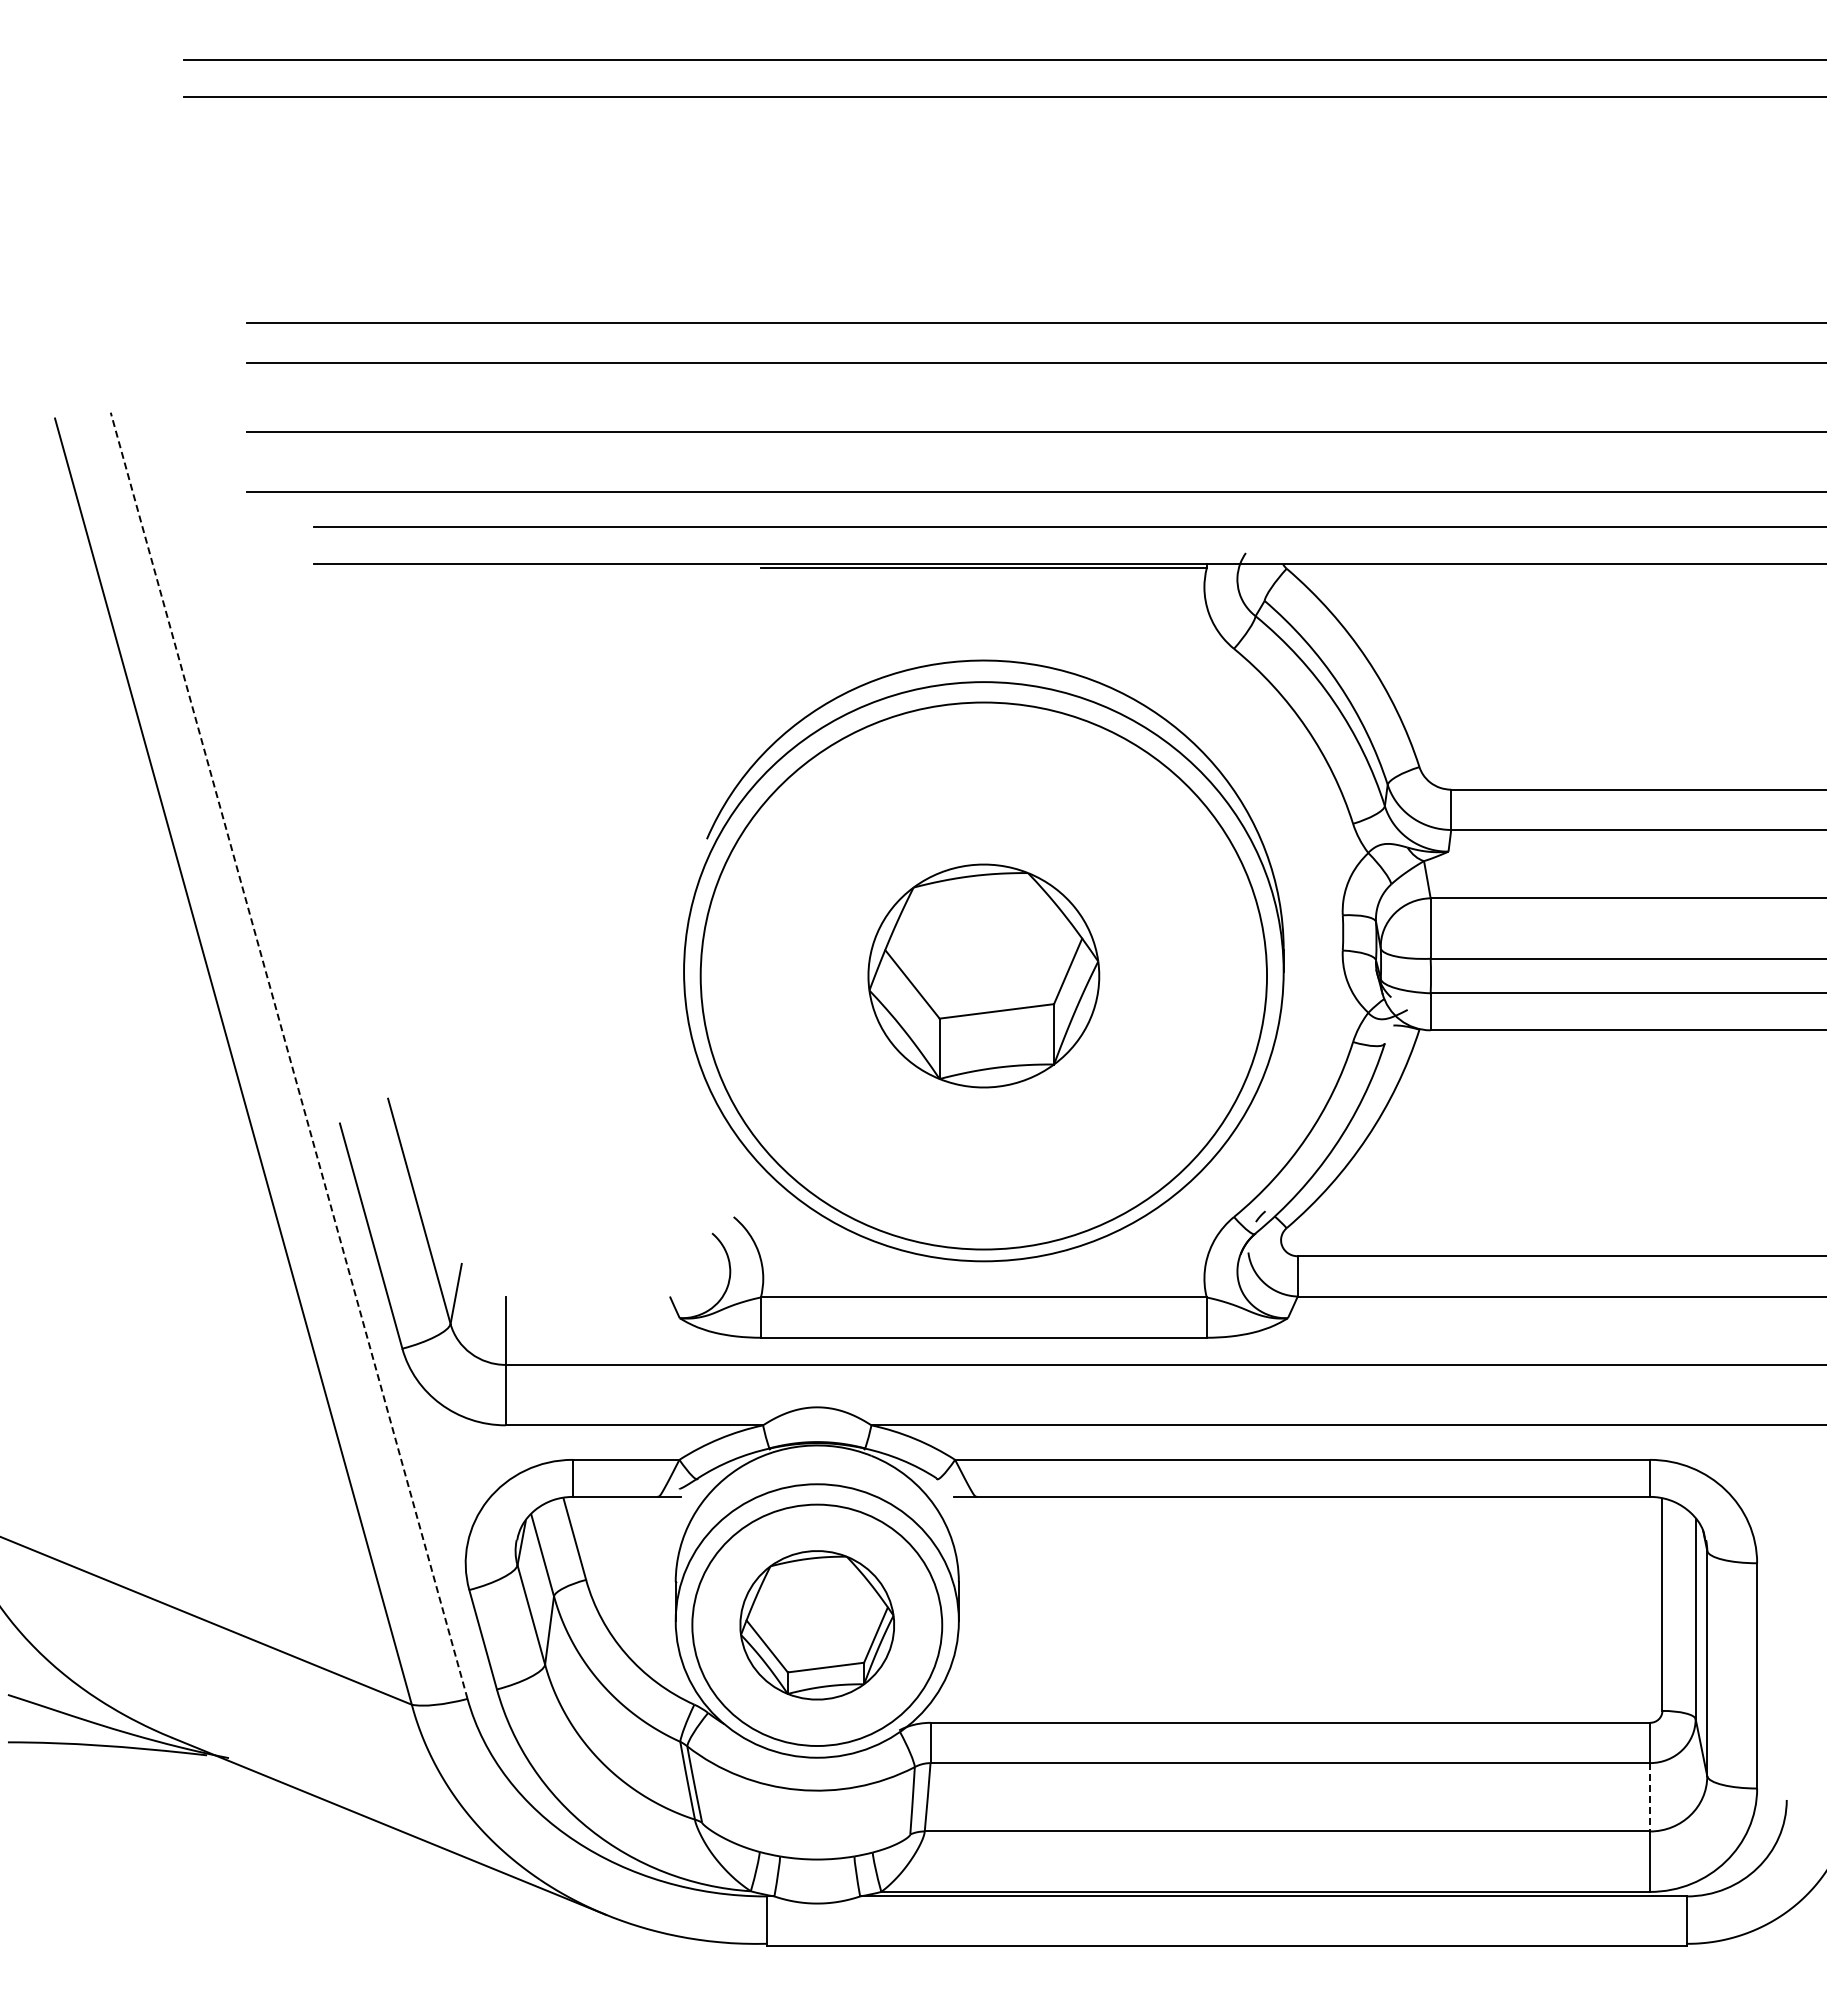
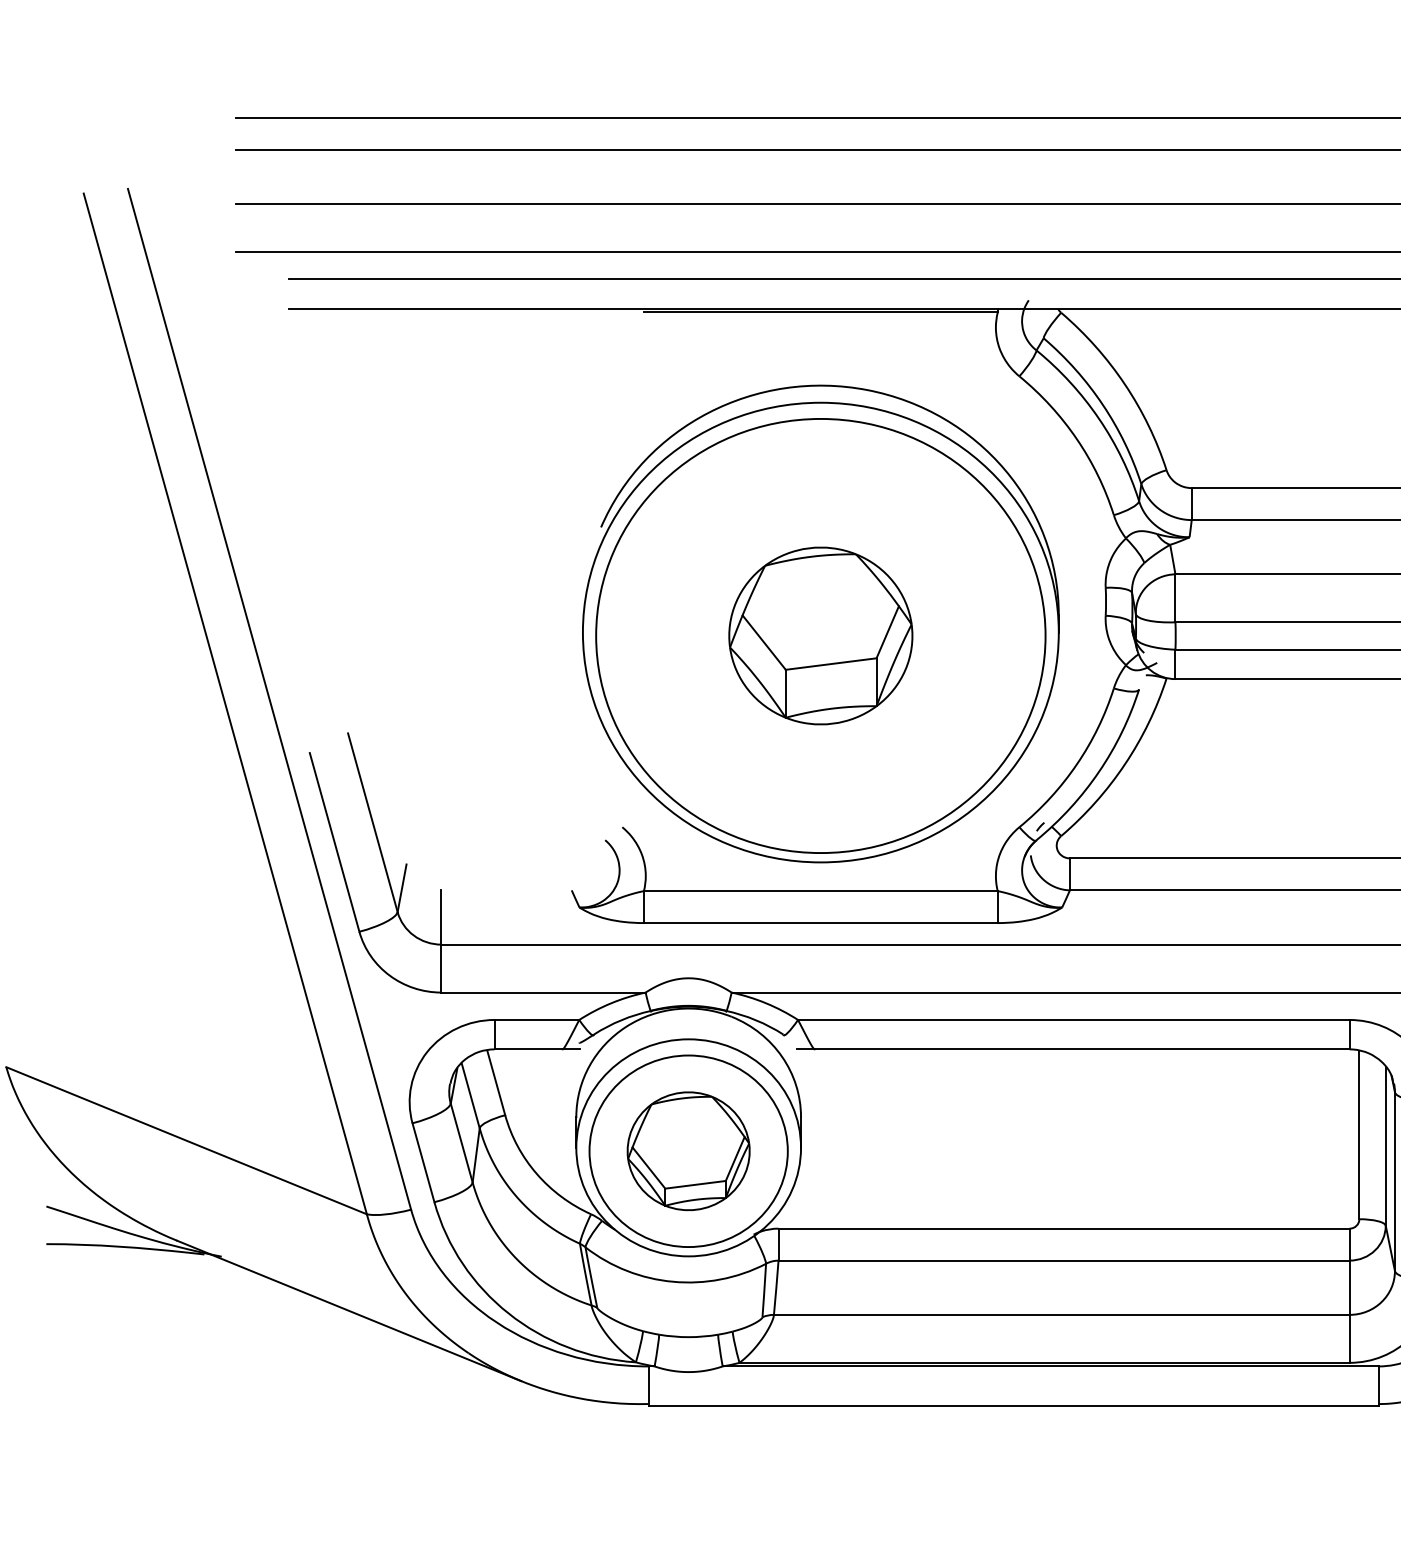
line: (289, 1055) -> (269, 699), dashed -> solid
line: (1650, 1797) -> (1349, 1287), dashed -> solid

